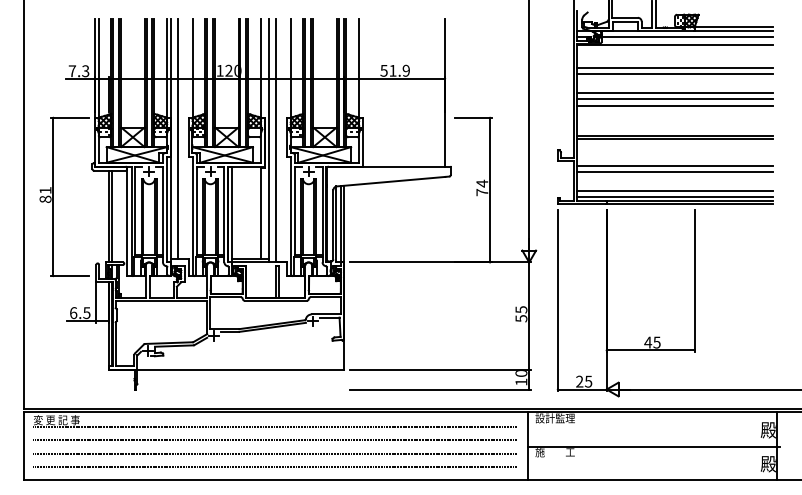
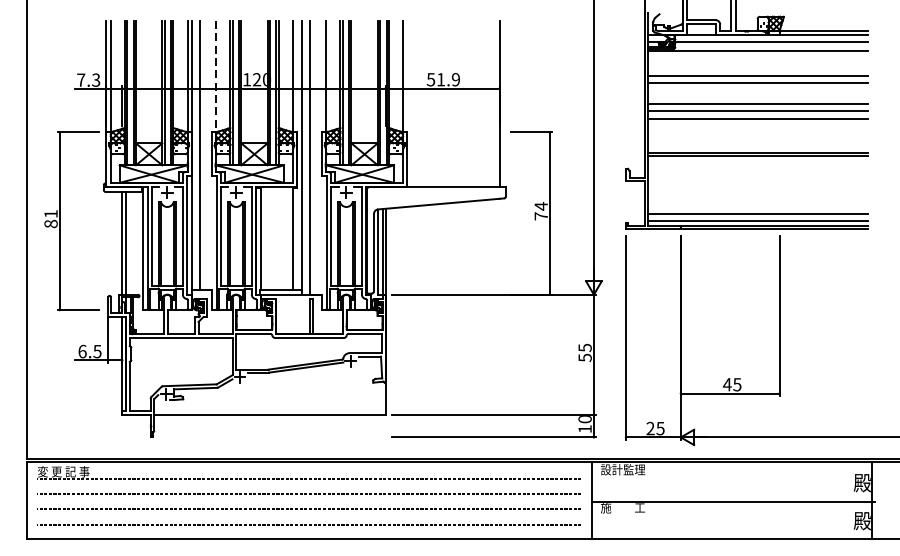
line: (192, 68) -> (216, 77), solid -> dashed
line: (675, 165) -> (758, 185), removed
line: (675, 172) -> (758, 193), removed

